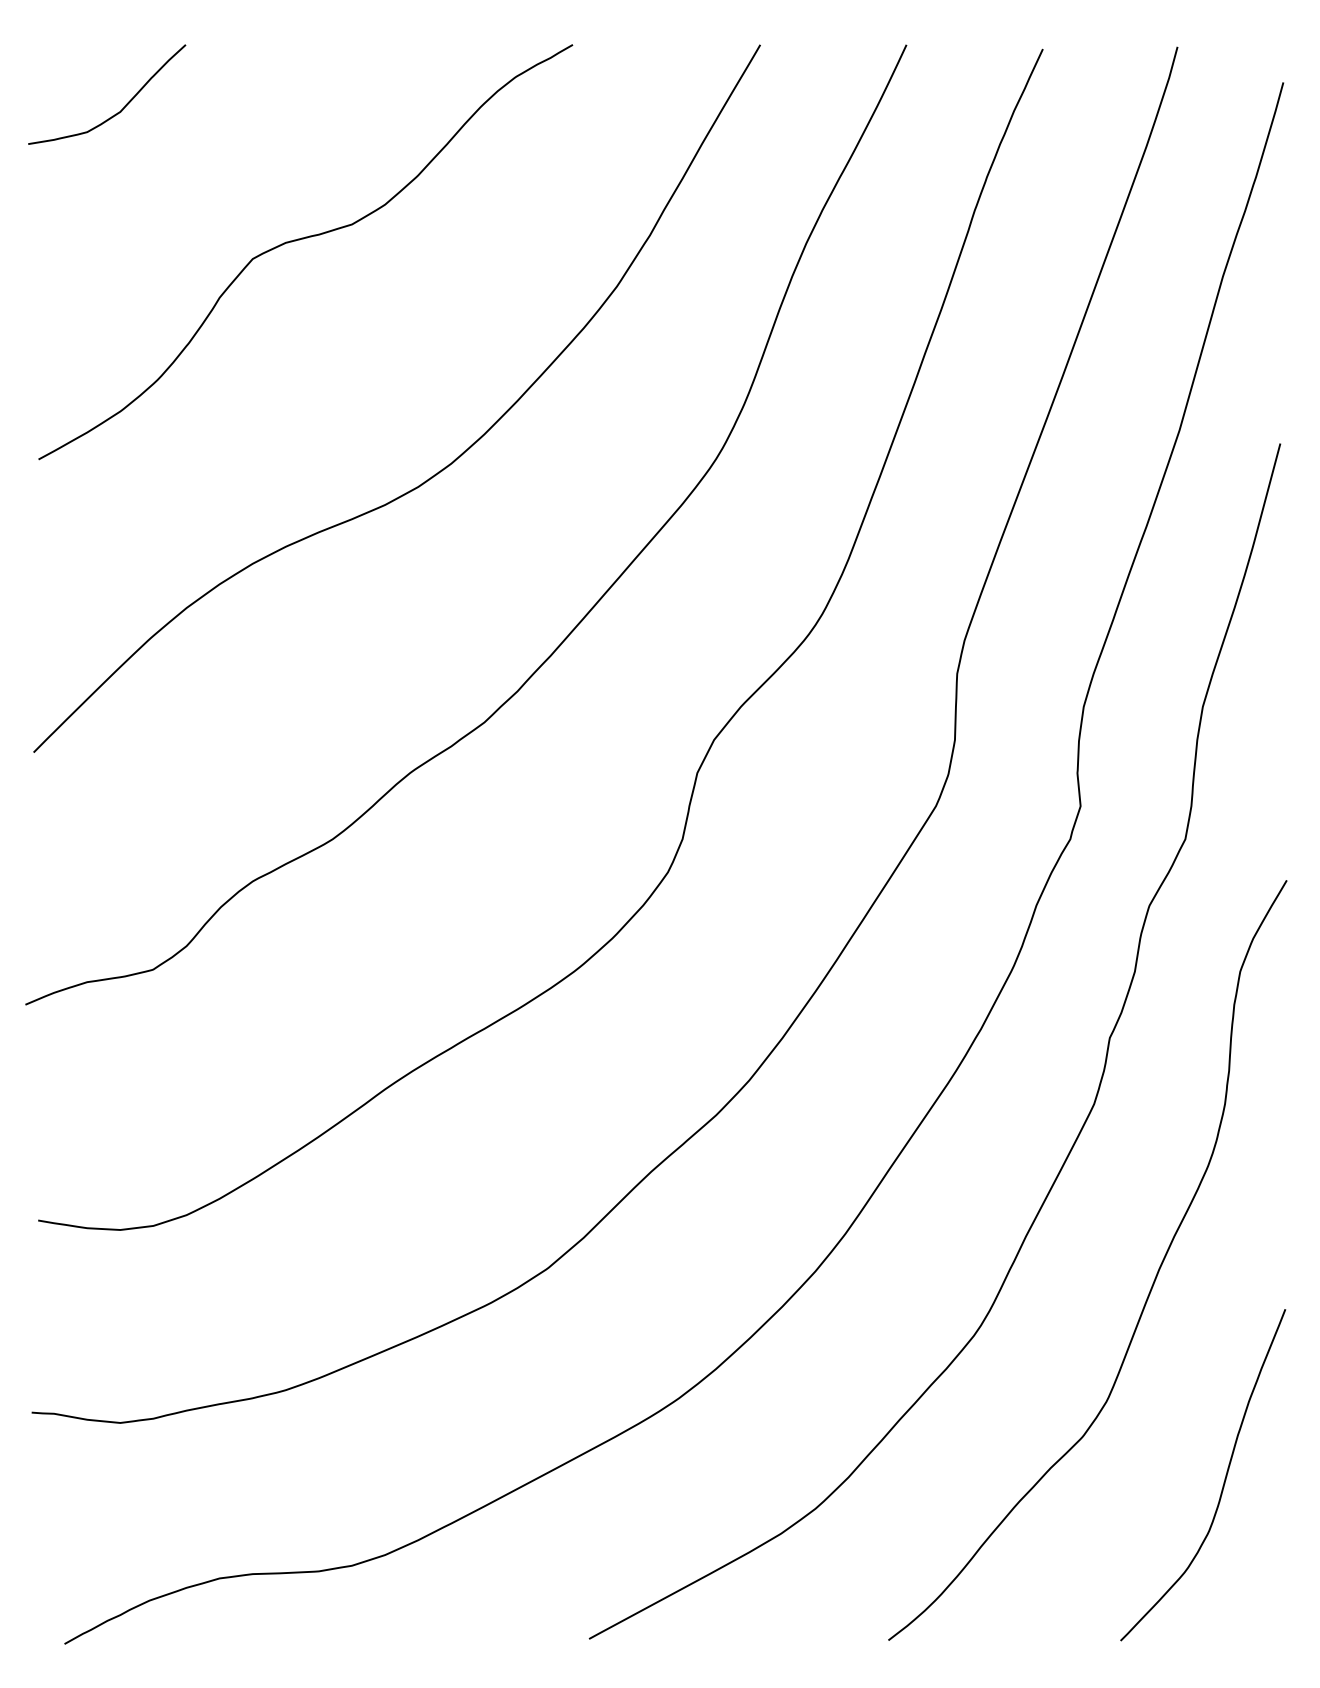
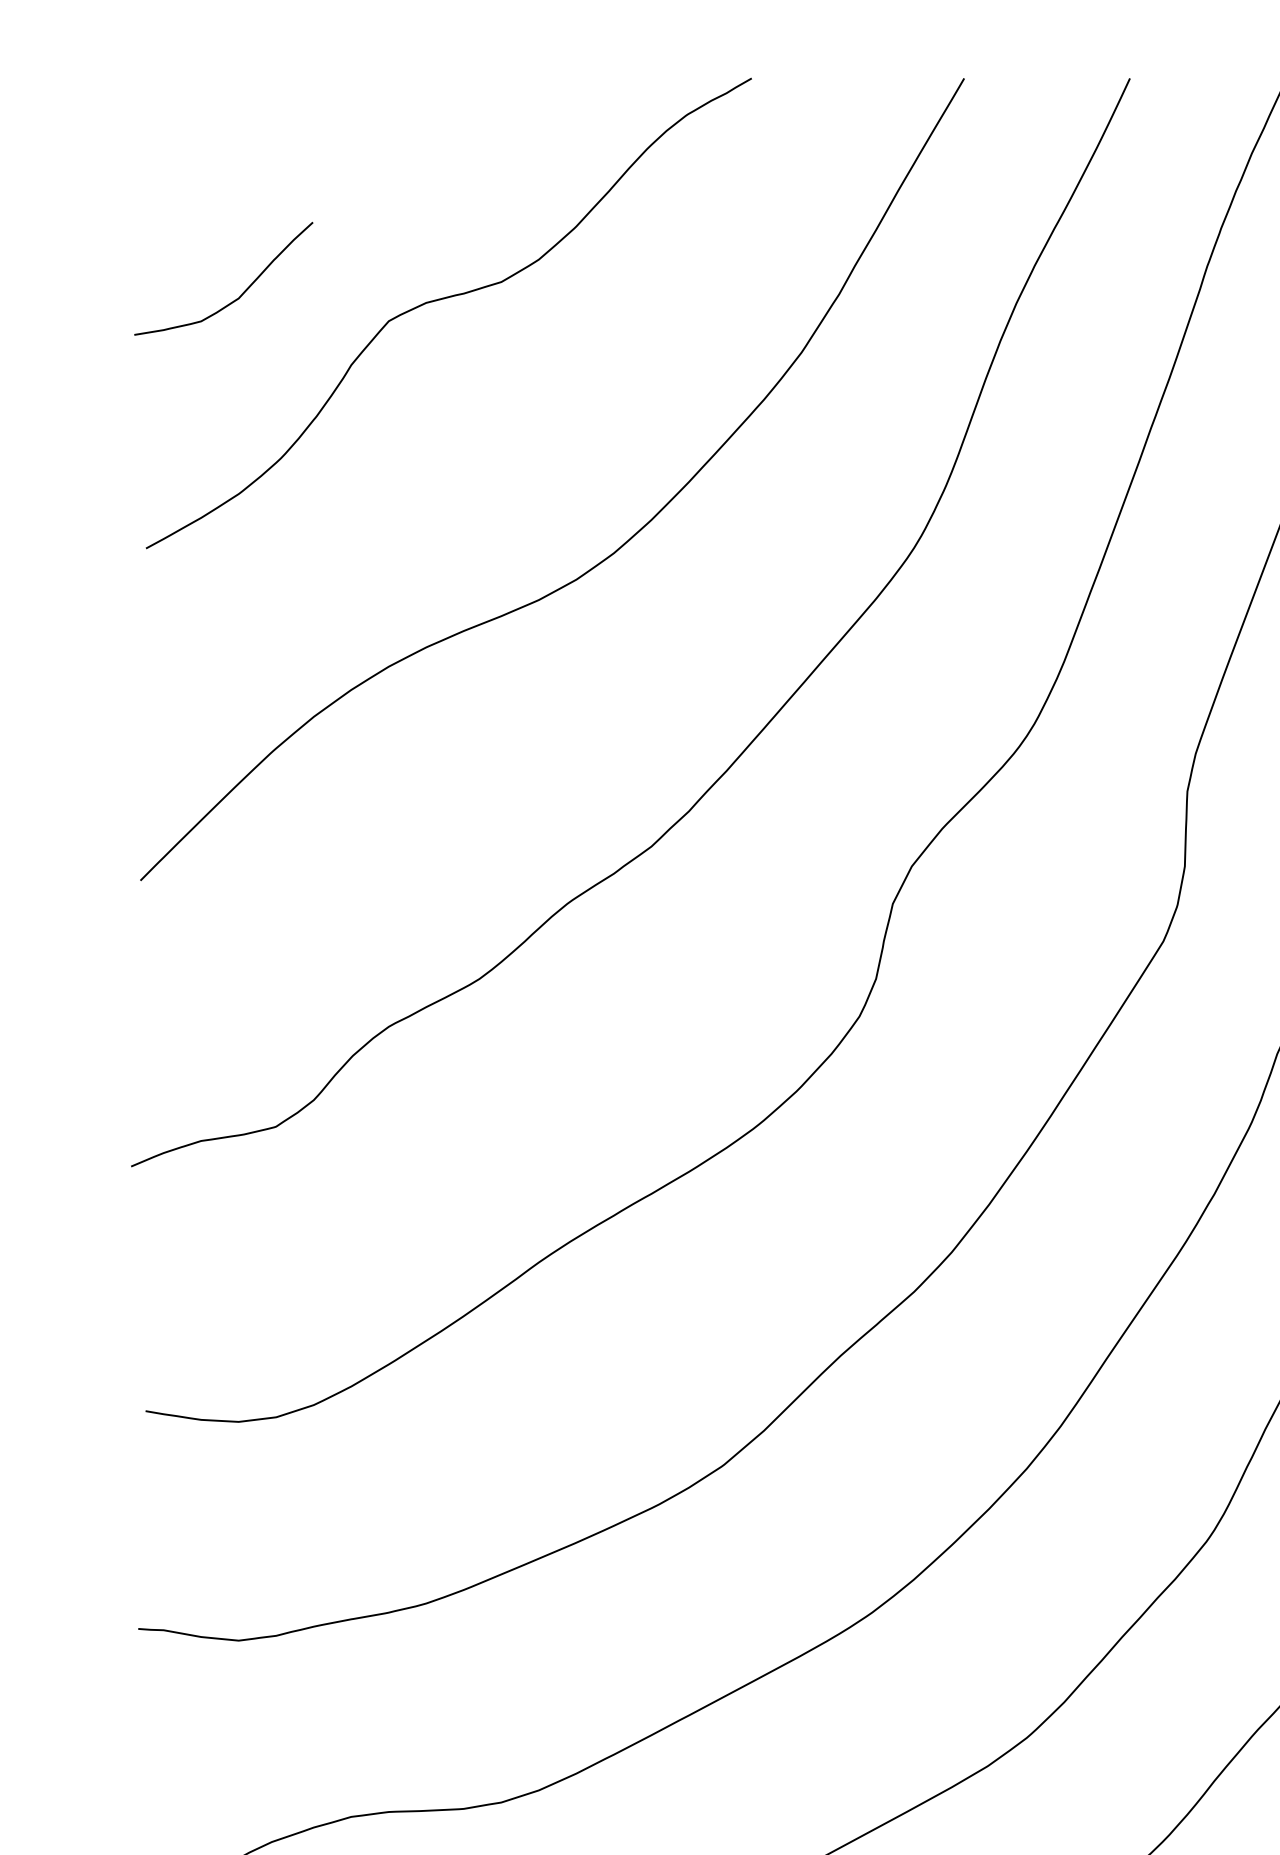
curve: (122, 108) -> (241, 294), moved

